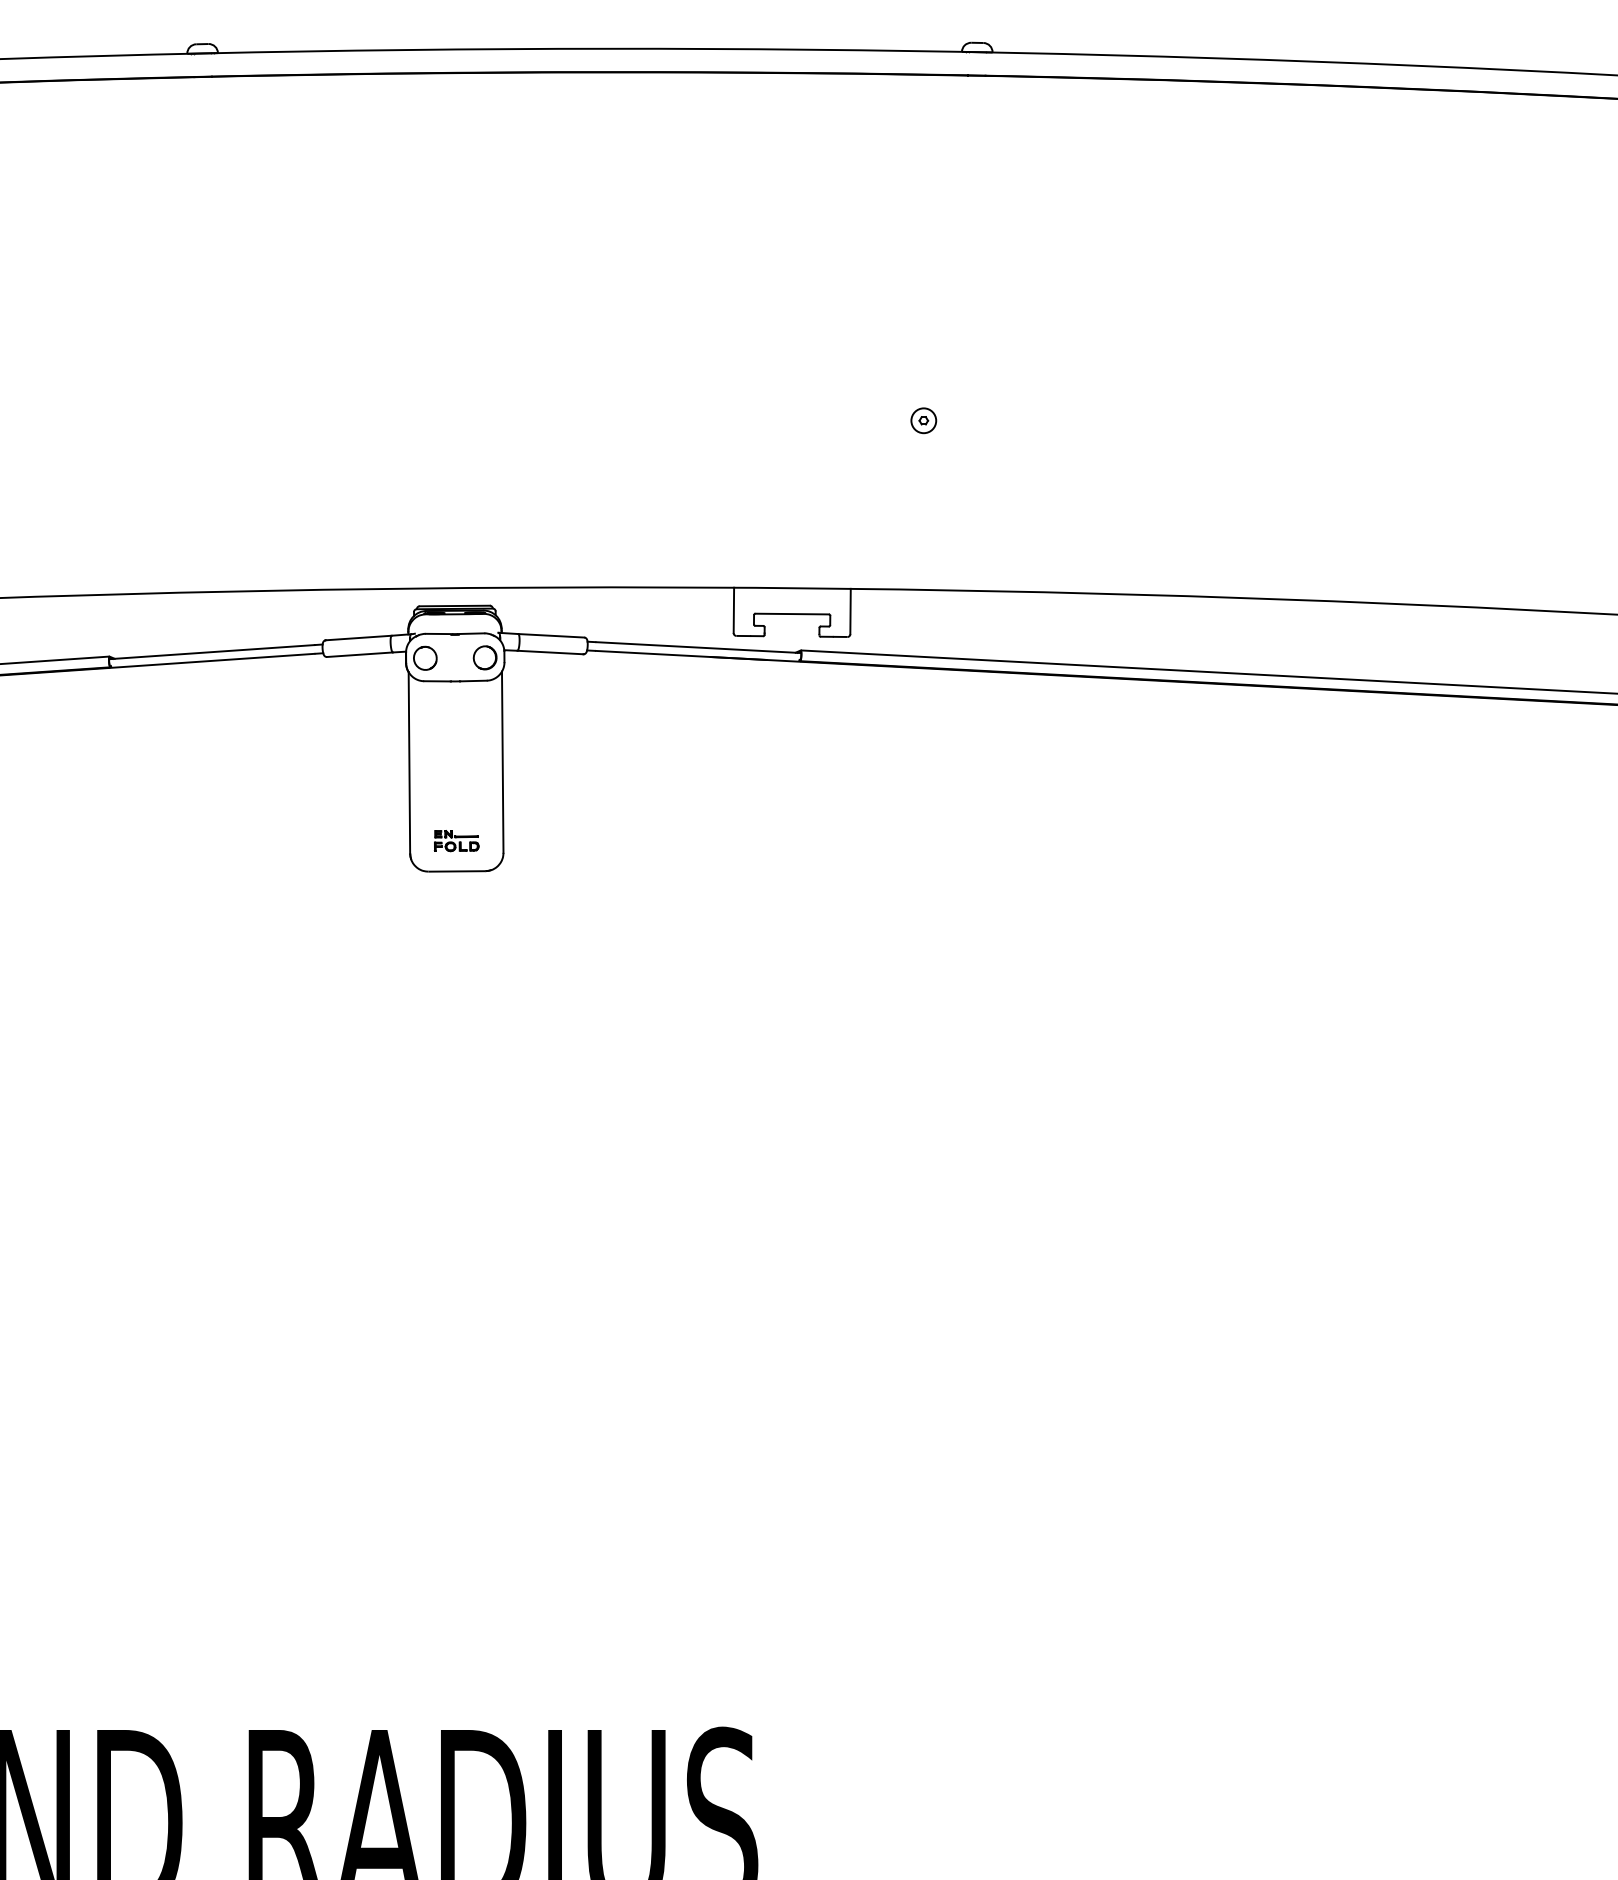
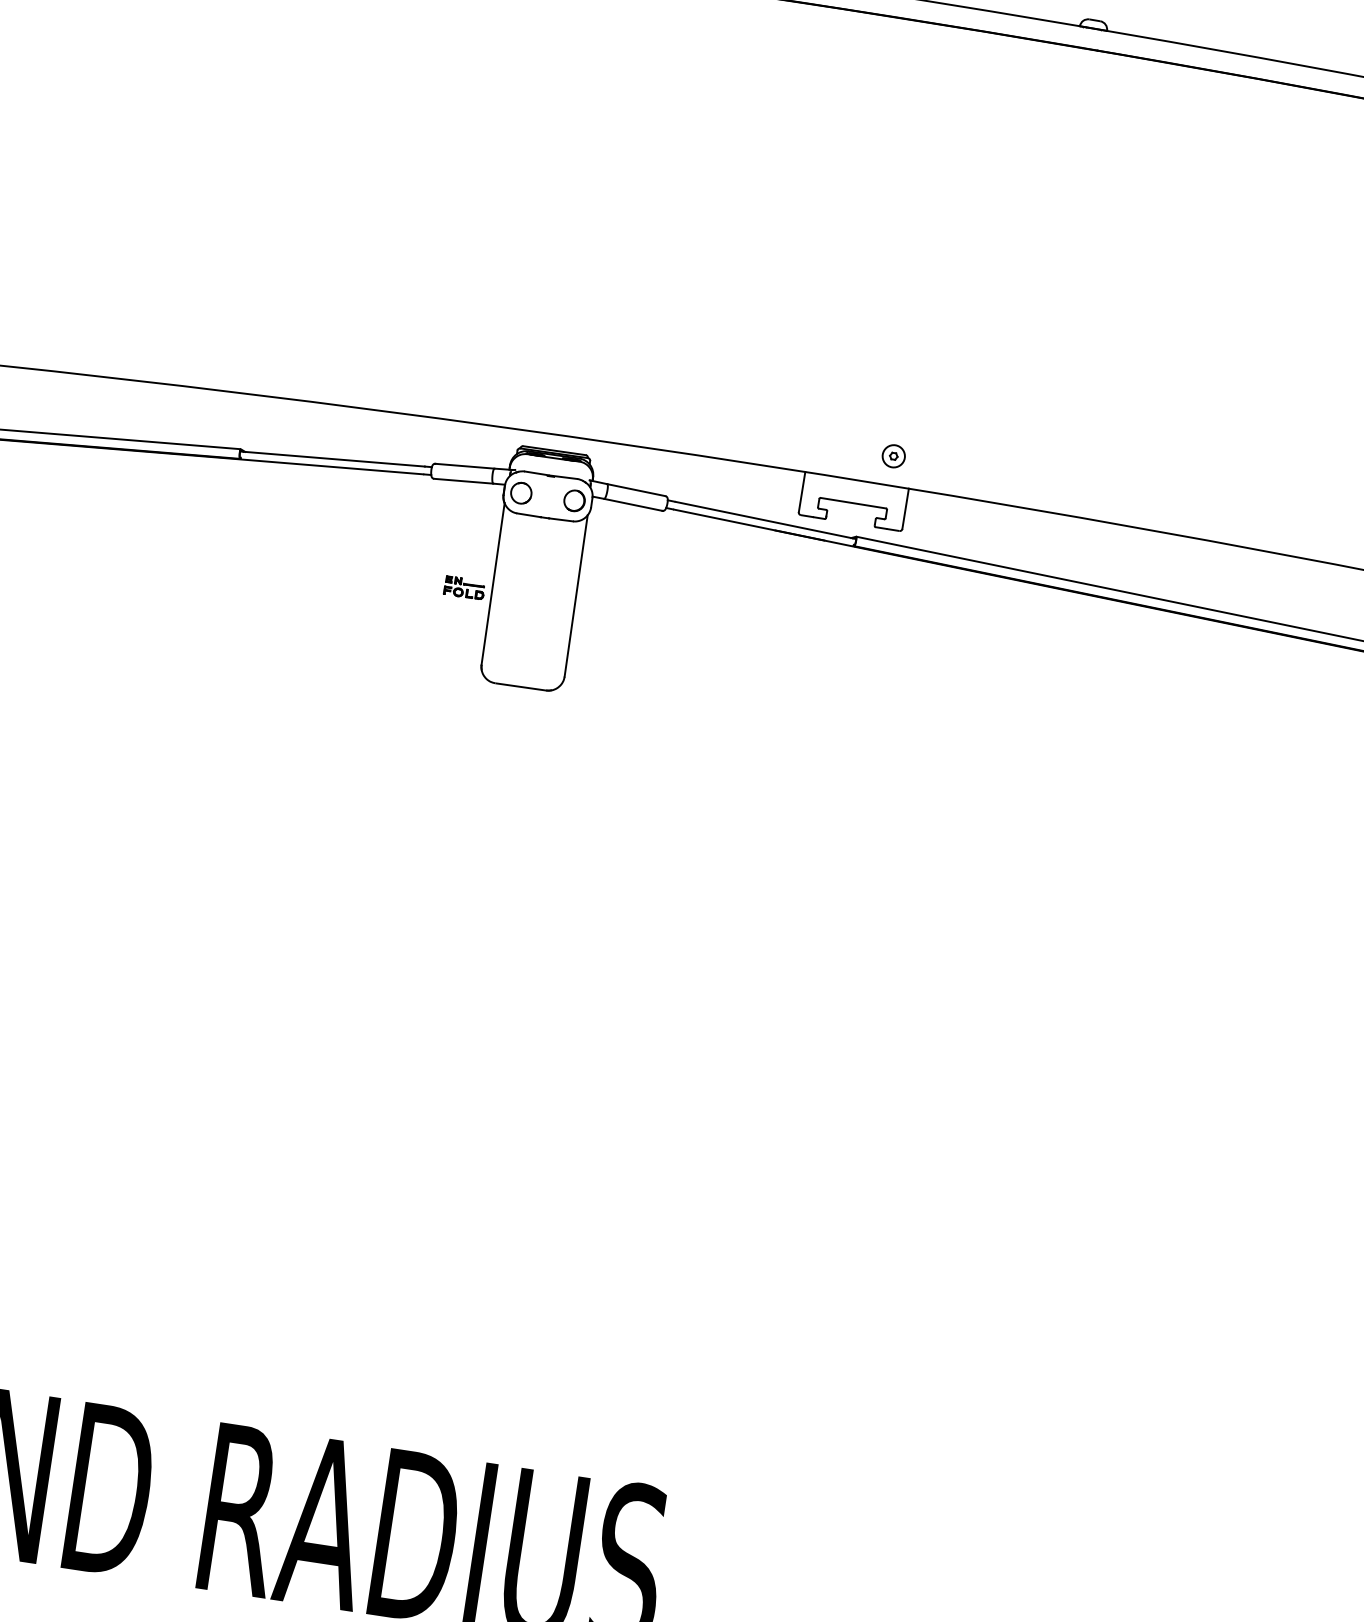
part: (923, 420) -> (893, 456), moved
part: (456, 841) -> (464, 588), moved

